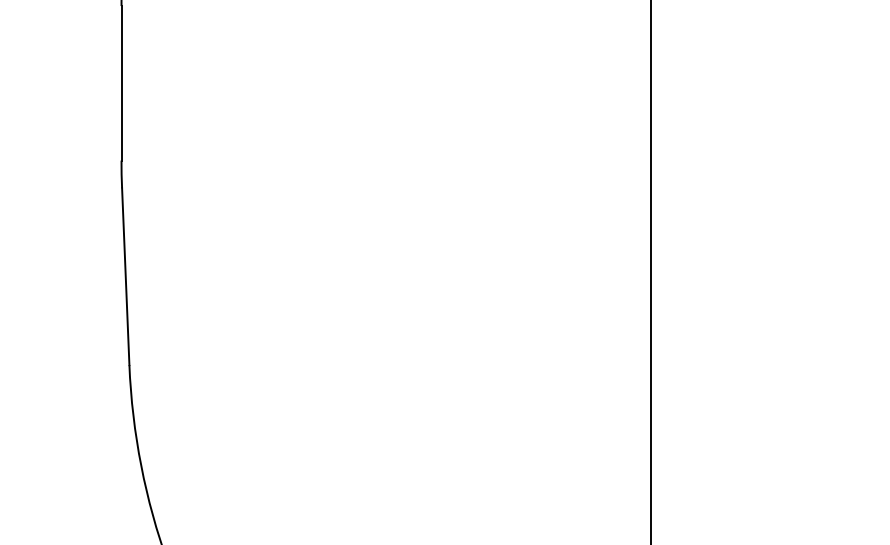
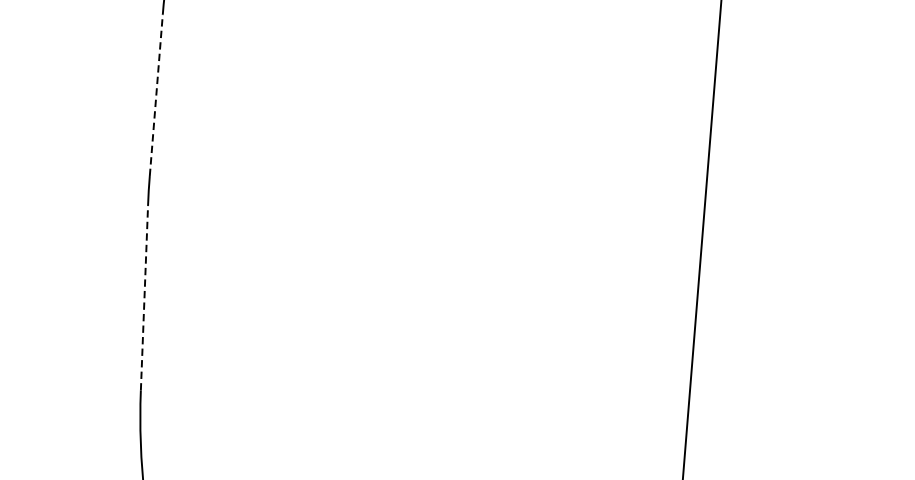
line: (121, 82) -> (156, 94), solid -> dashed
line: (125, 276) -> (144, 297), solid -> dashed

